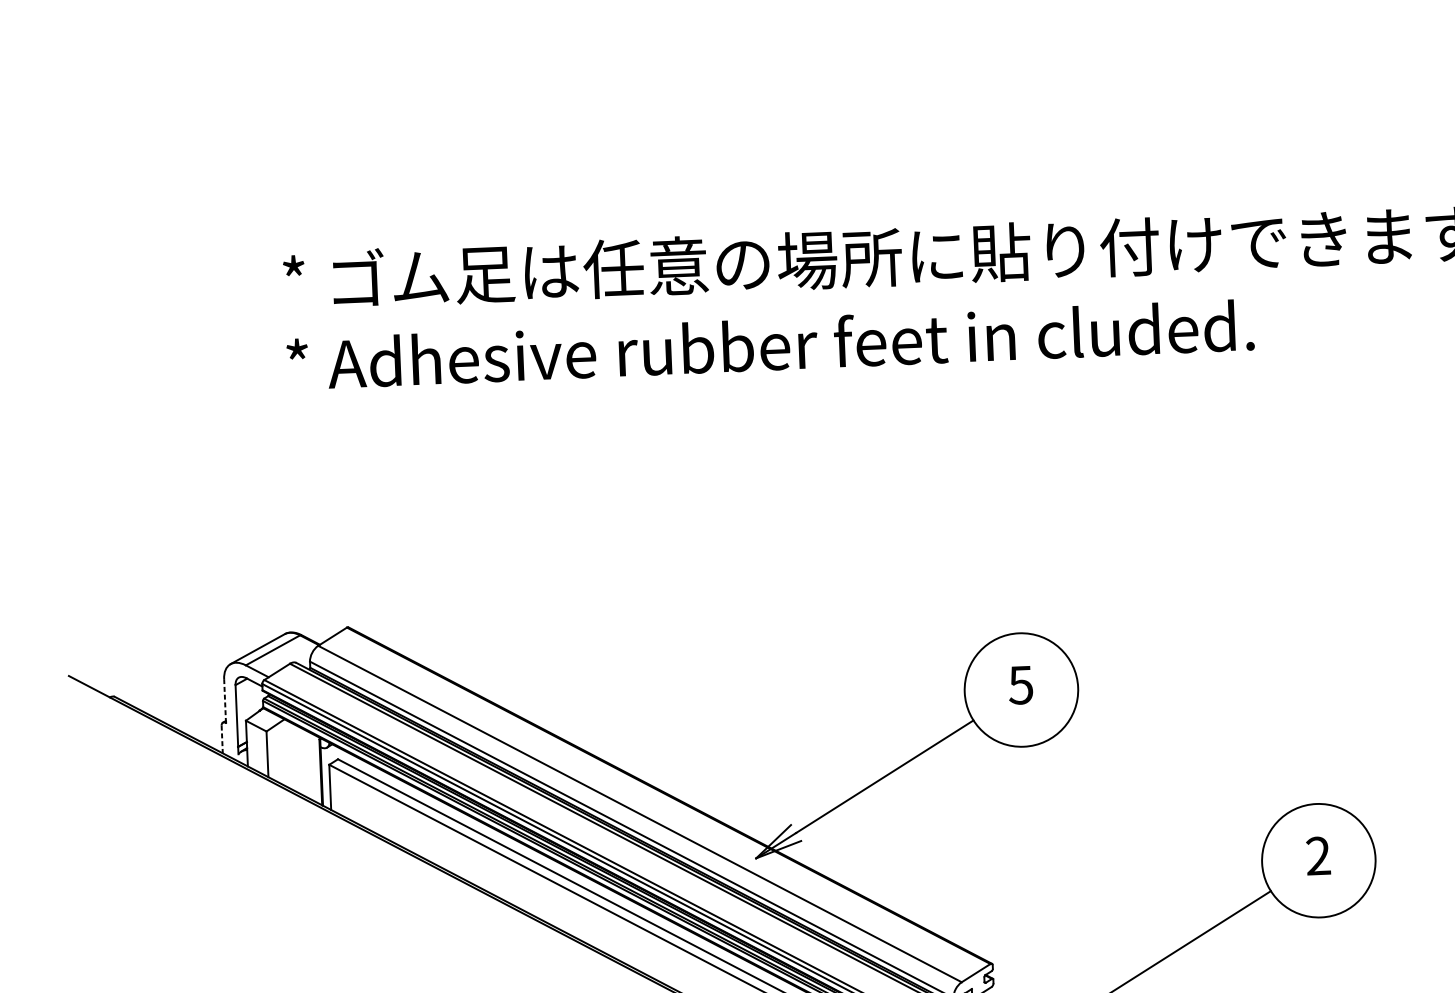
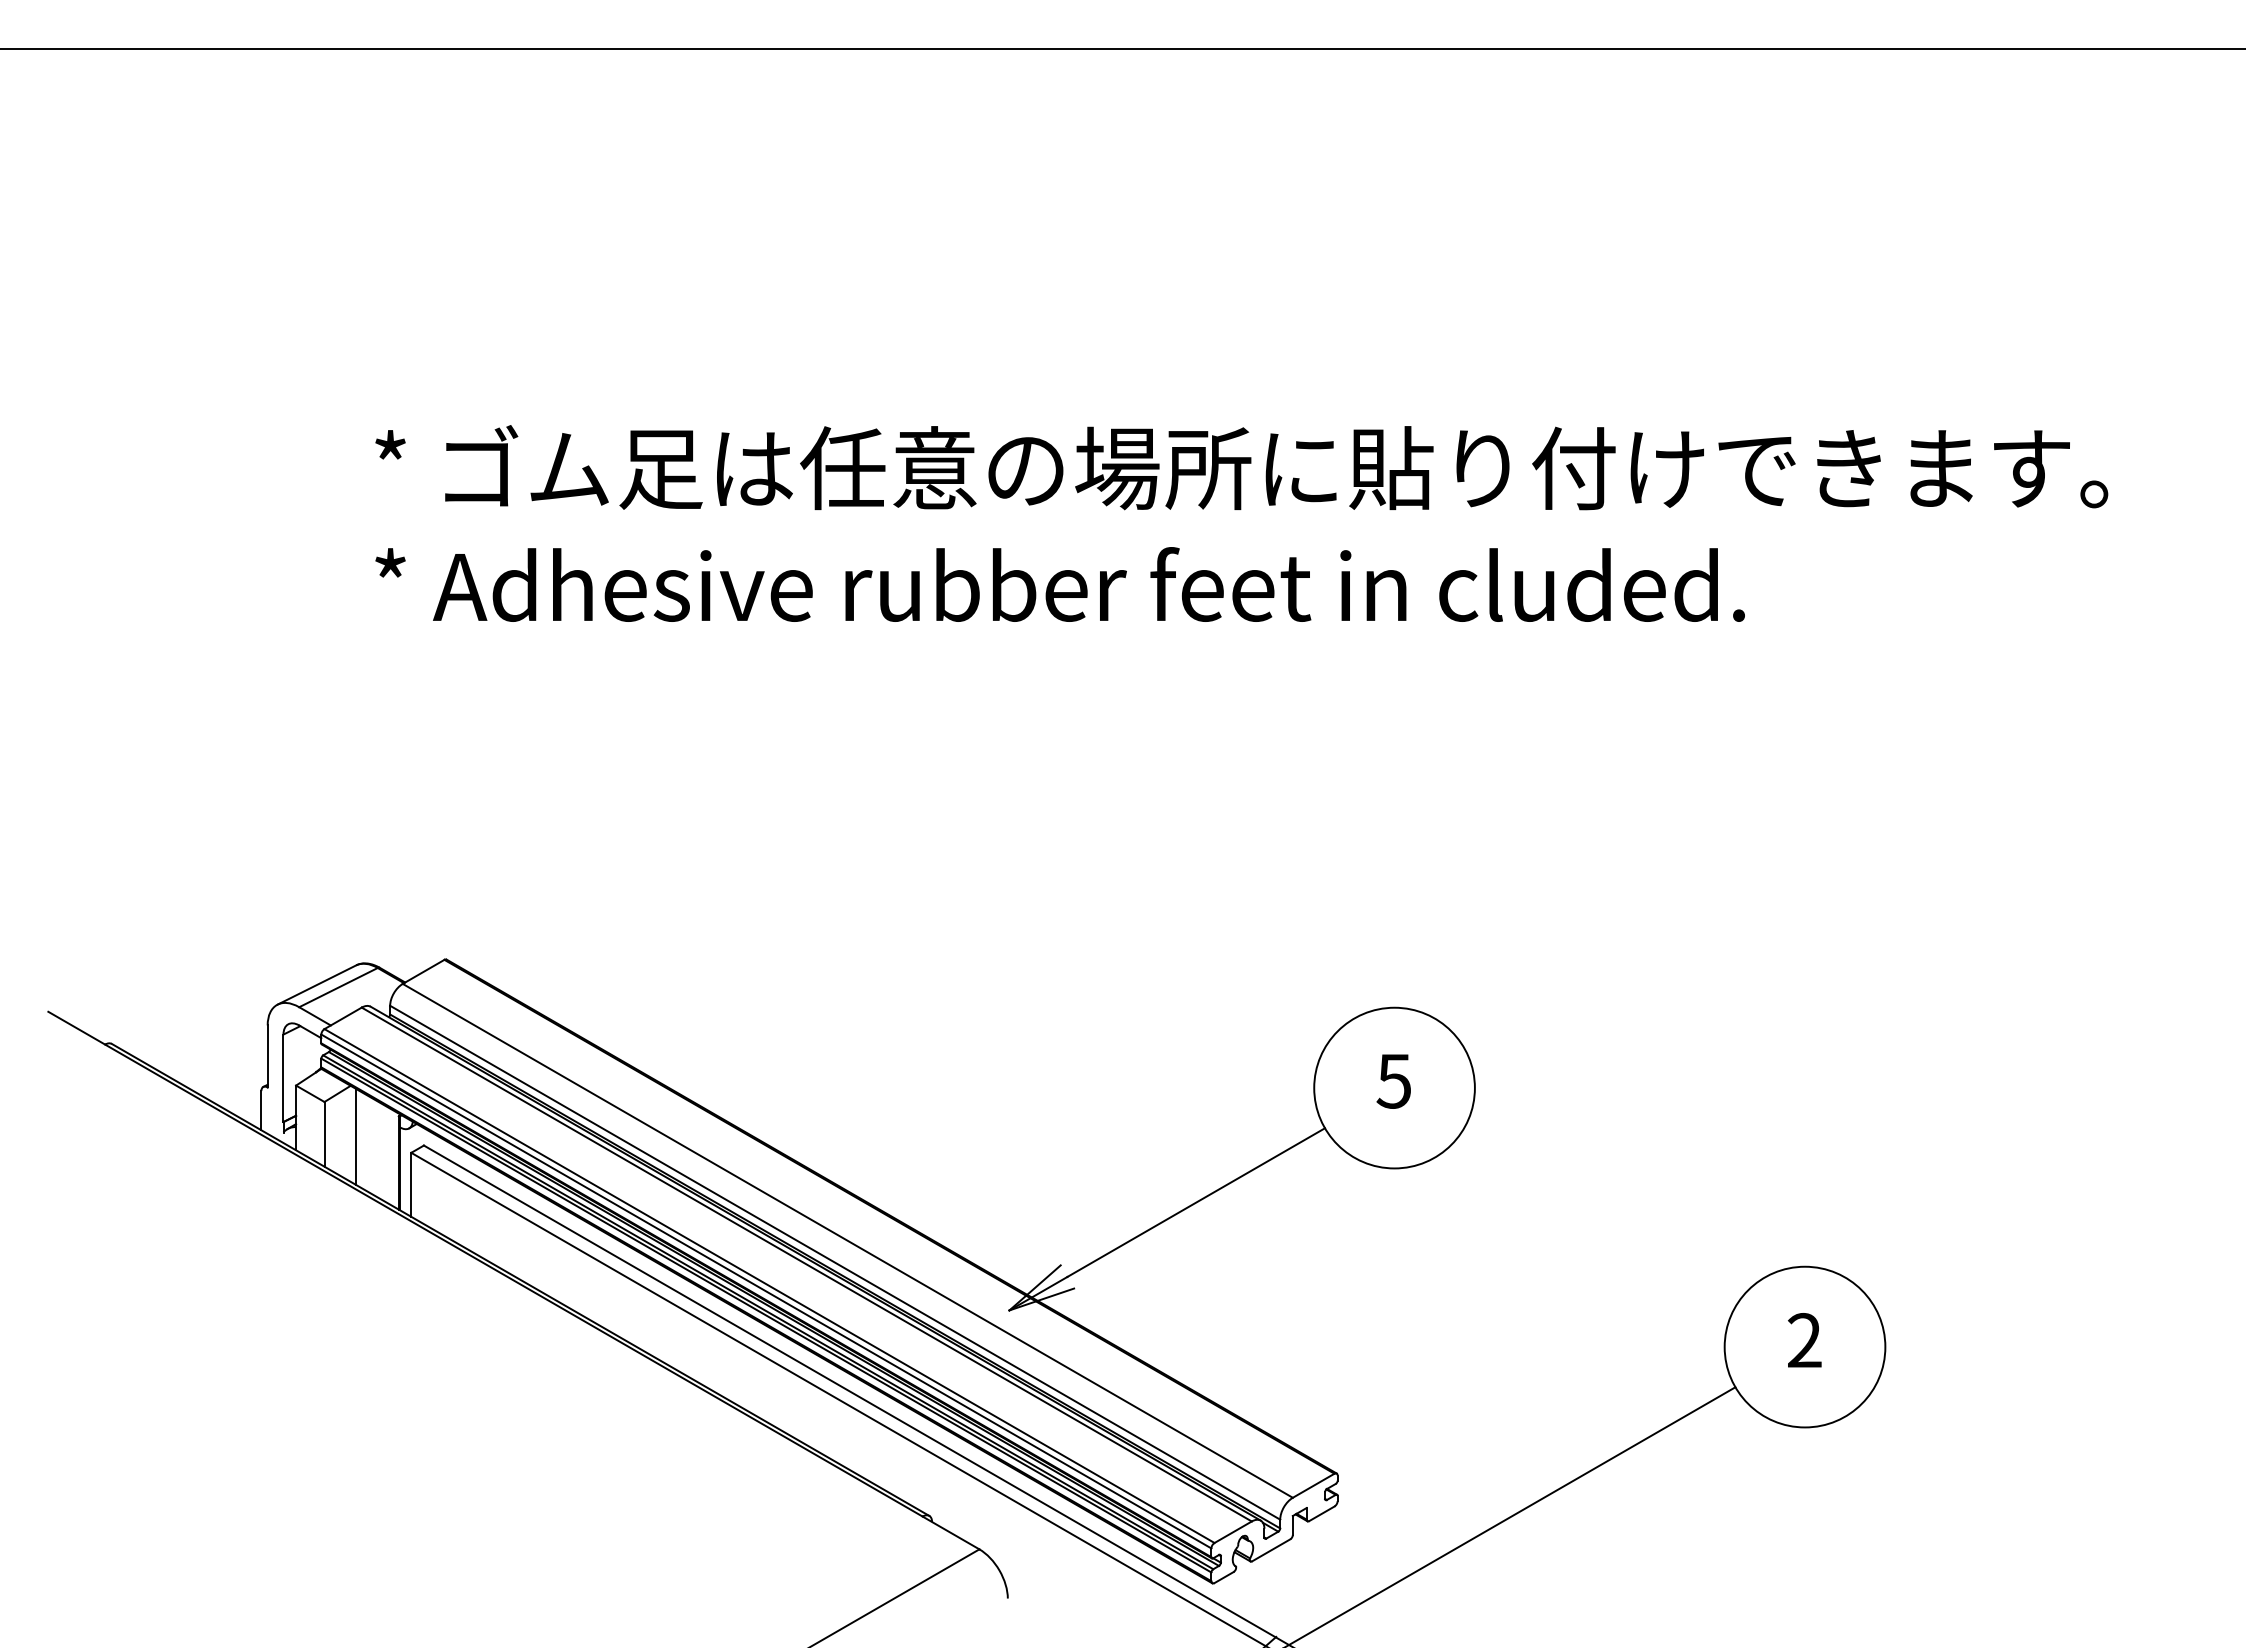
line: (224, 701) -> (267, 1056), dashed -> solid
line: (222, 739) -> (261, 1110), dashed -> solid
line: (290, 754) -> (356, 1136), added

